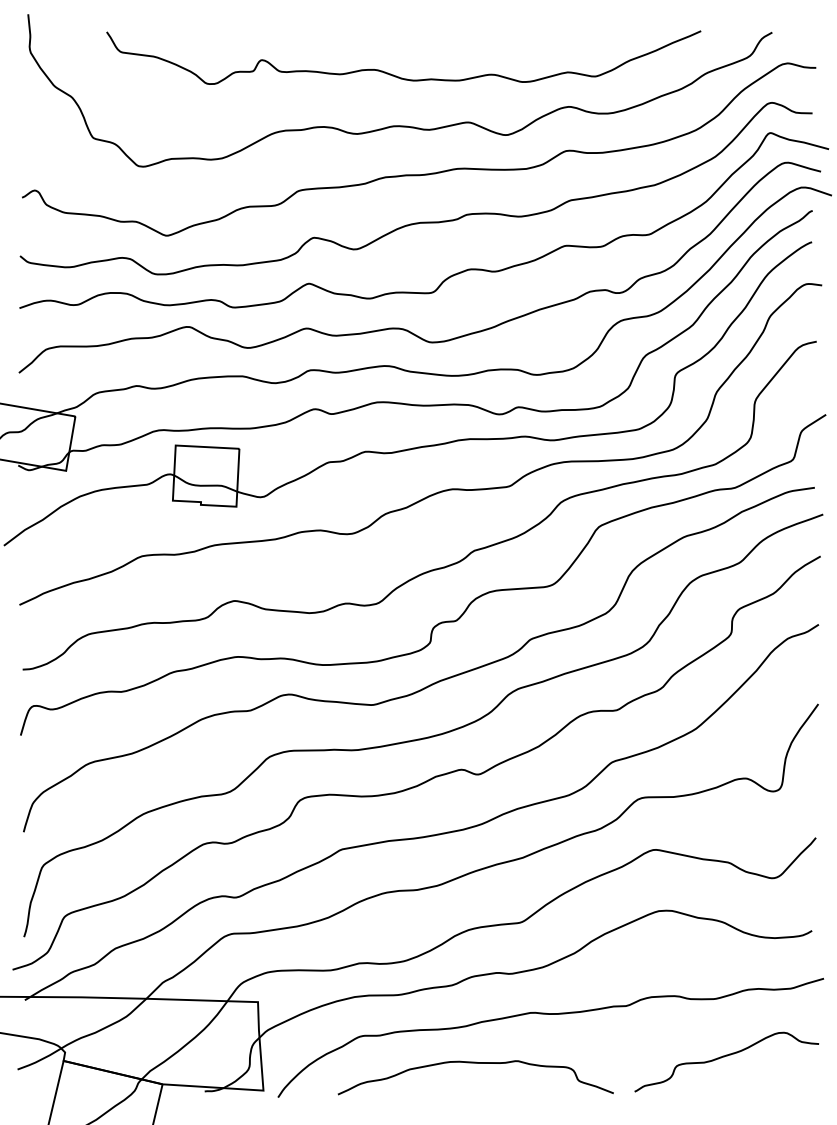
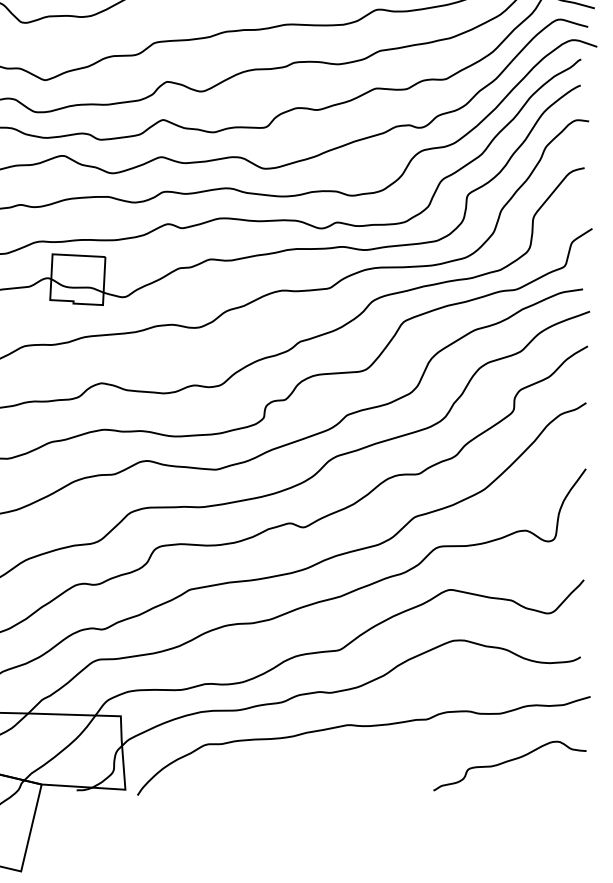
curve: (475, 1063) -> (301, 767), removed

